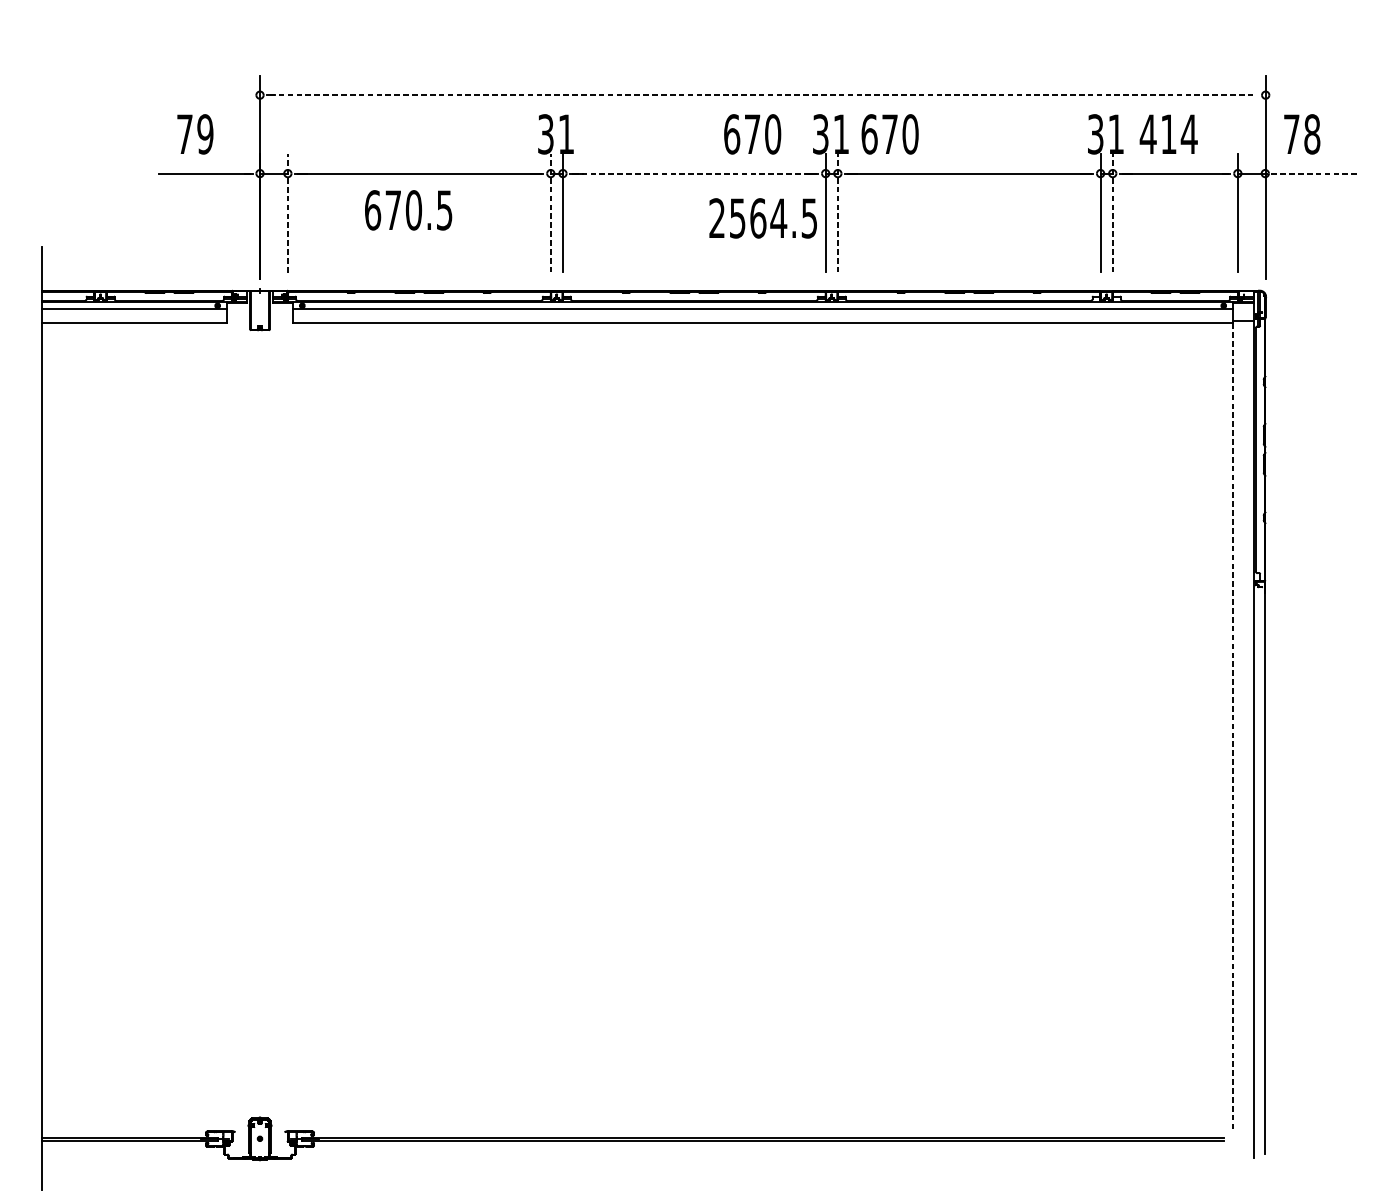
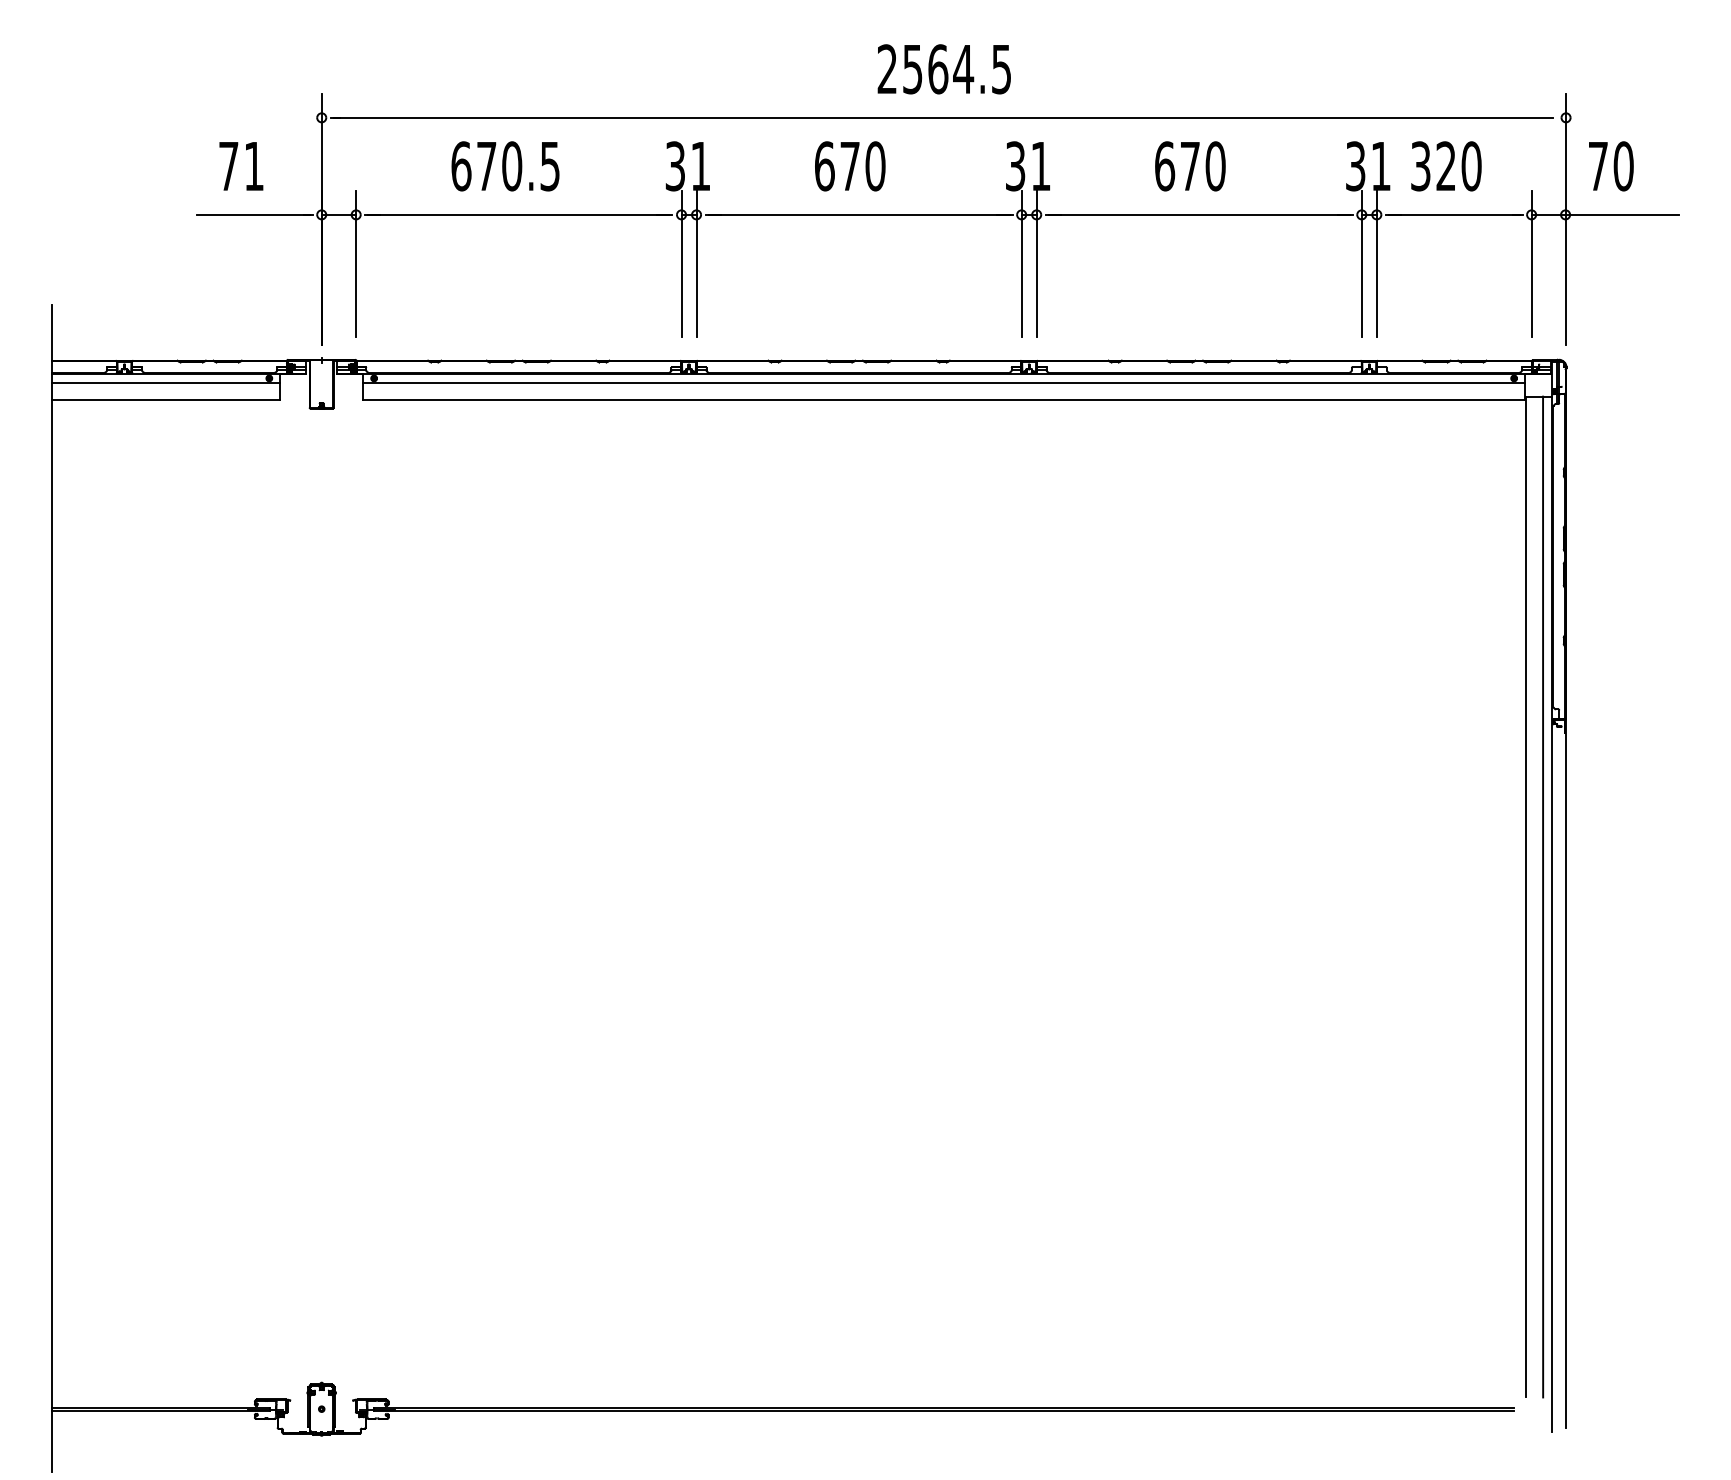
line: (762, 94) -> (943, 117), dashed -> solid
text: (205, 134) -> (254, 166), 79 -> 71
text: (752, 134) -> (850, 166), moved
text: (890, 134) -> (1190, 166), moved
text: (1169, 134) -> (1446, 166), 414 -> 320
text: (1312, 134) -> (1623, 166), 78 -> 70
line: (694, 173) -> (859, 214), dashed -> solid
line: (1311, 173) -> (1622, 214), dashed -> solid
text: (408, 210) -> (505, 166), moved
line: (288, 212) -> (356, 263), dashed -> solid
line: (550, 212) -> (681, 263), dashed -> solid
line: (837, 212) -> (1036, 263), dashed -> solid
line: (1112, 212) -> (1376, 263), dashed -> solid
text: (762, 218) -> (943, 69), moved
line: (1233, 724) -> (1526, 896), dashed -> solid
line: (1247, 724) -> (1543, 896), added

